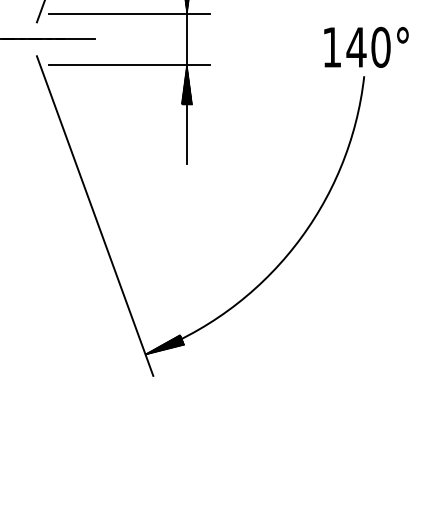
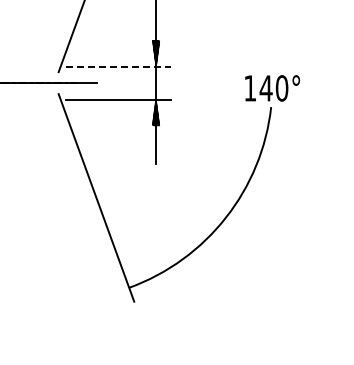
line: (130, 13) -> (119, 66), solid -> dashed
hatch: (164, 344) -> (141, 281), removed

